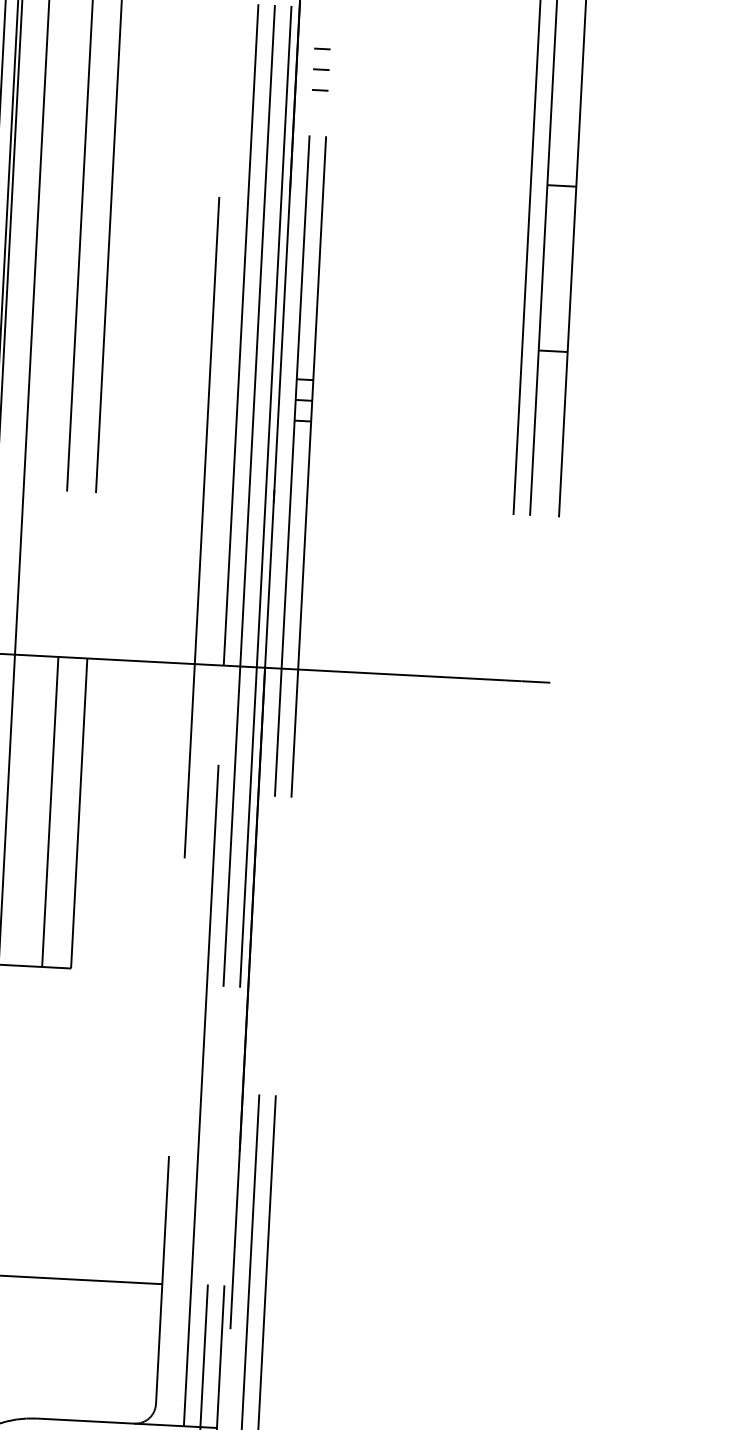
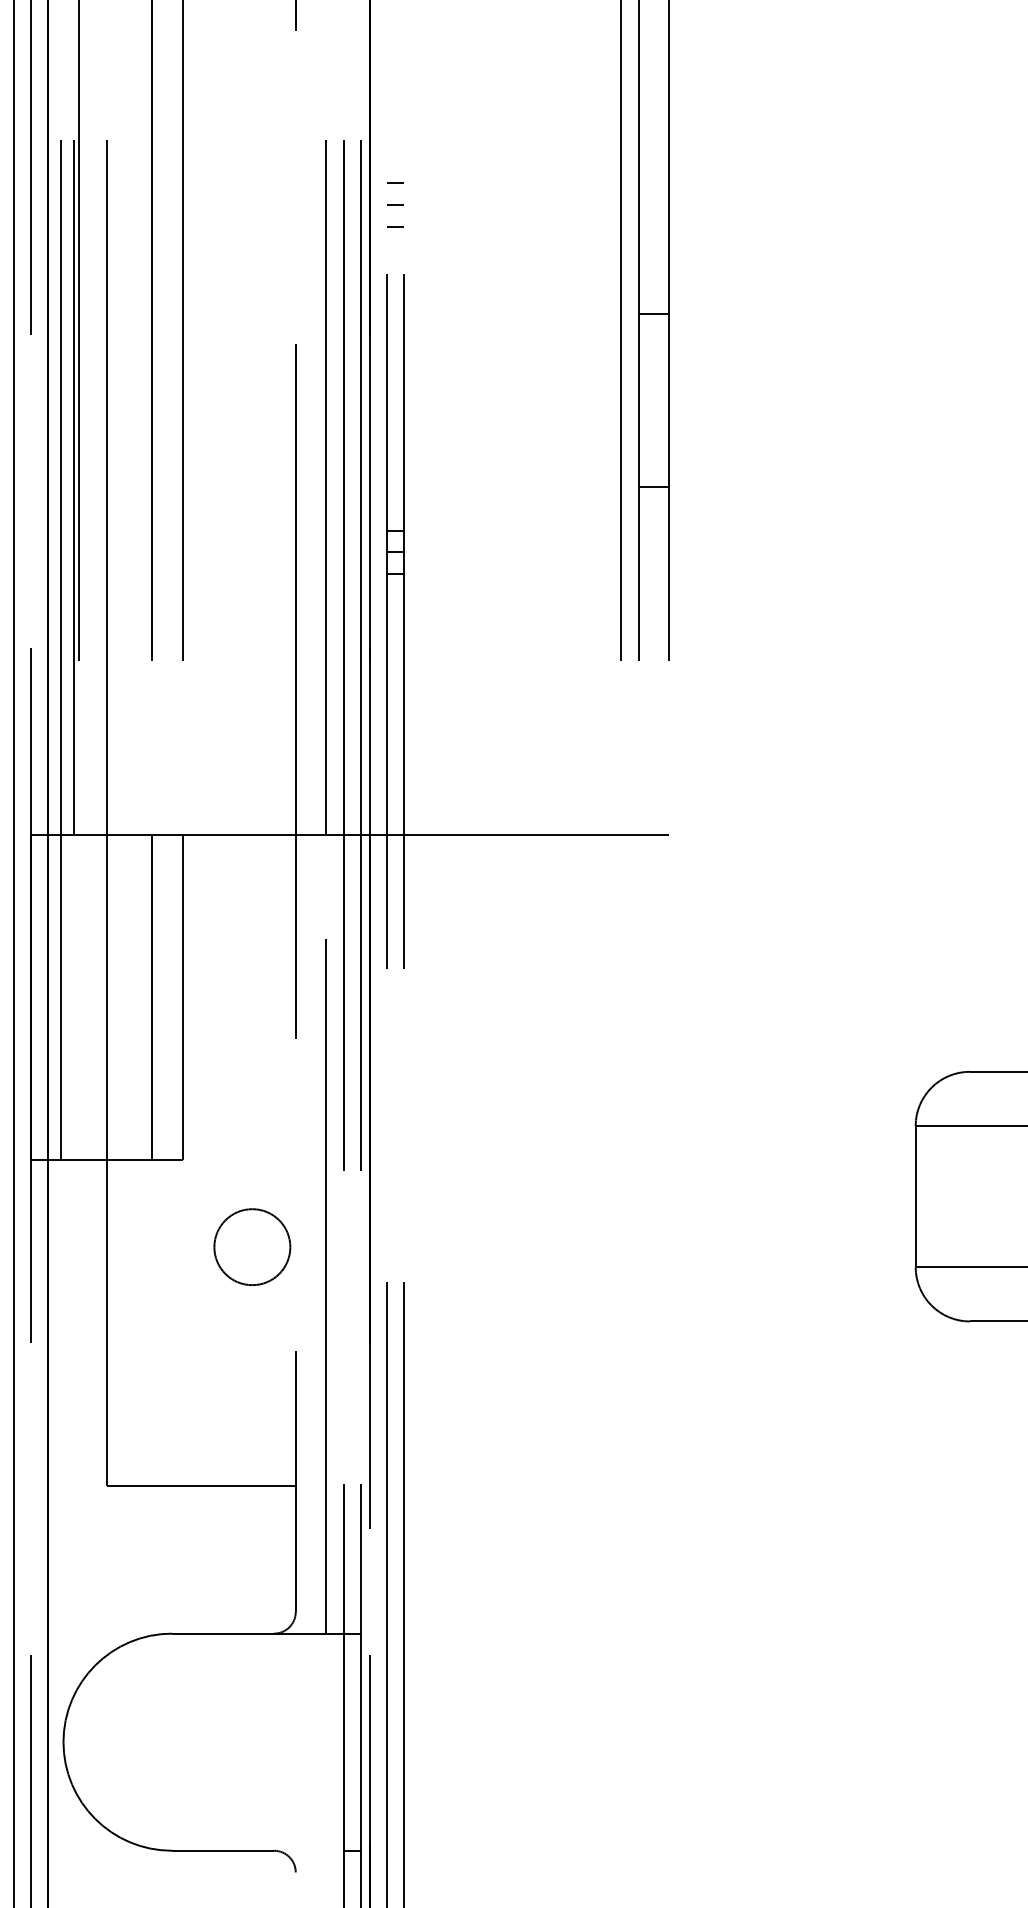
circle: (133, 1054) -> (252, 1246), added

